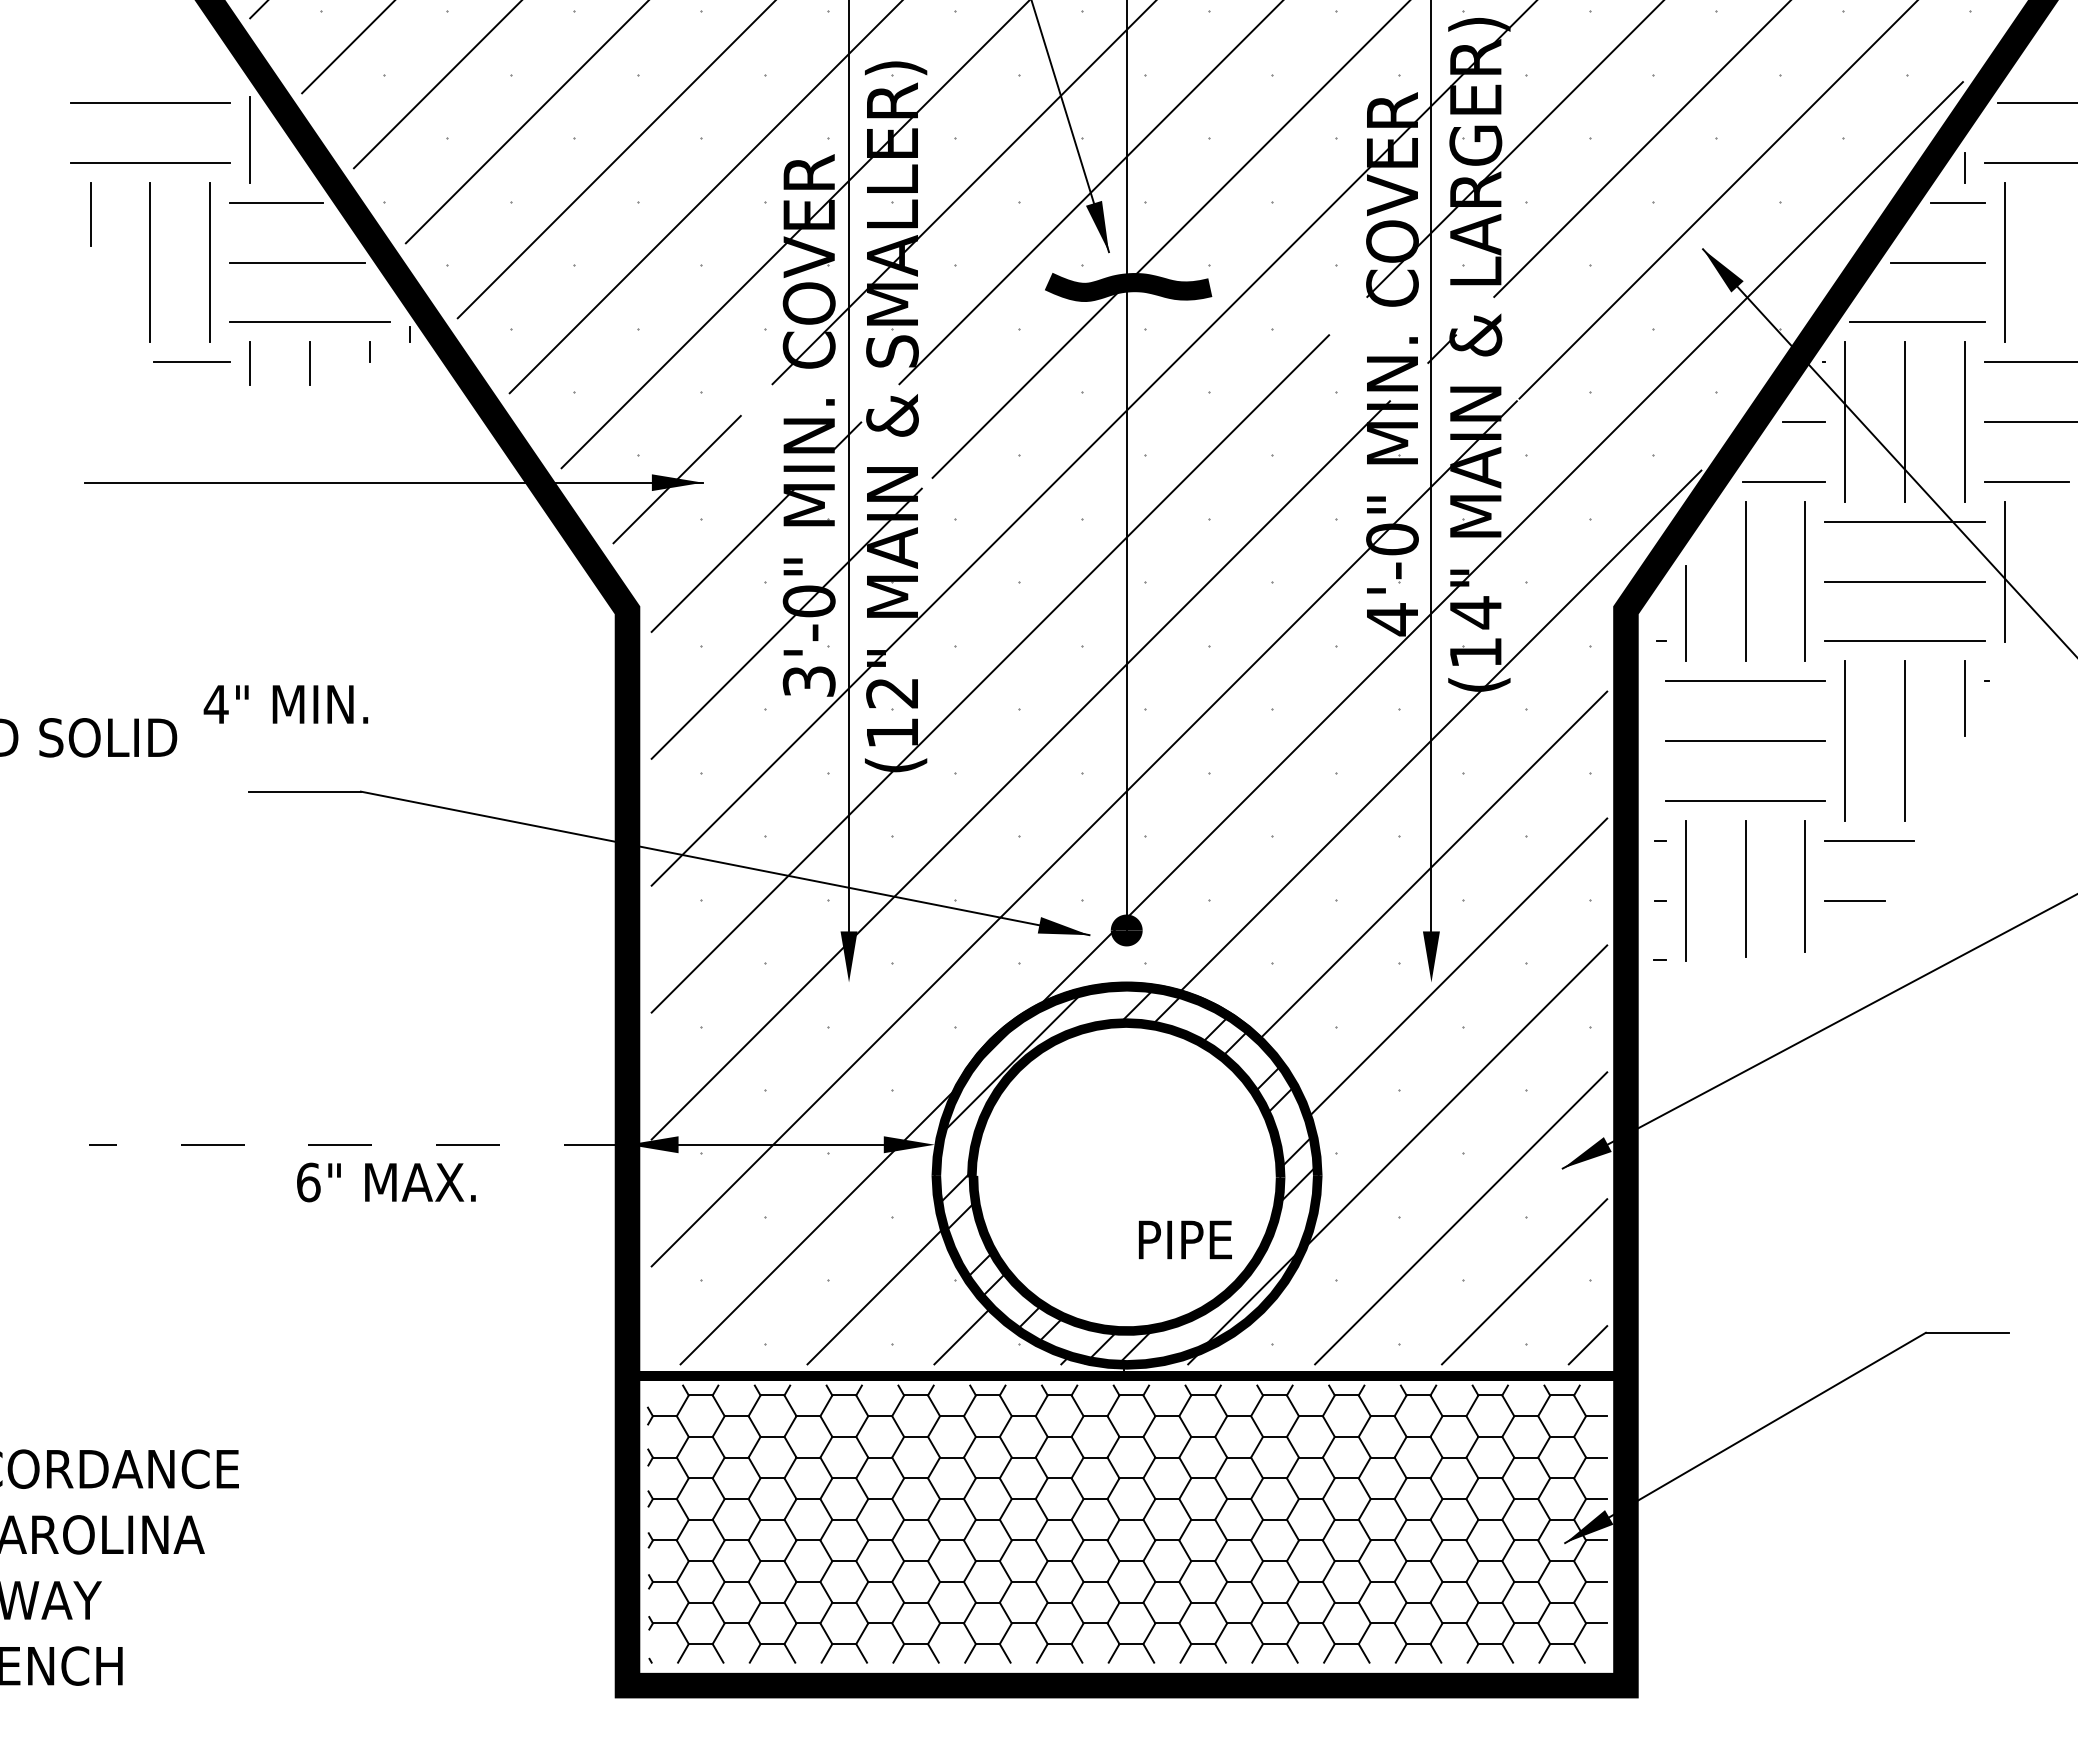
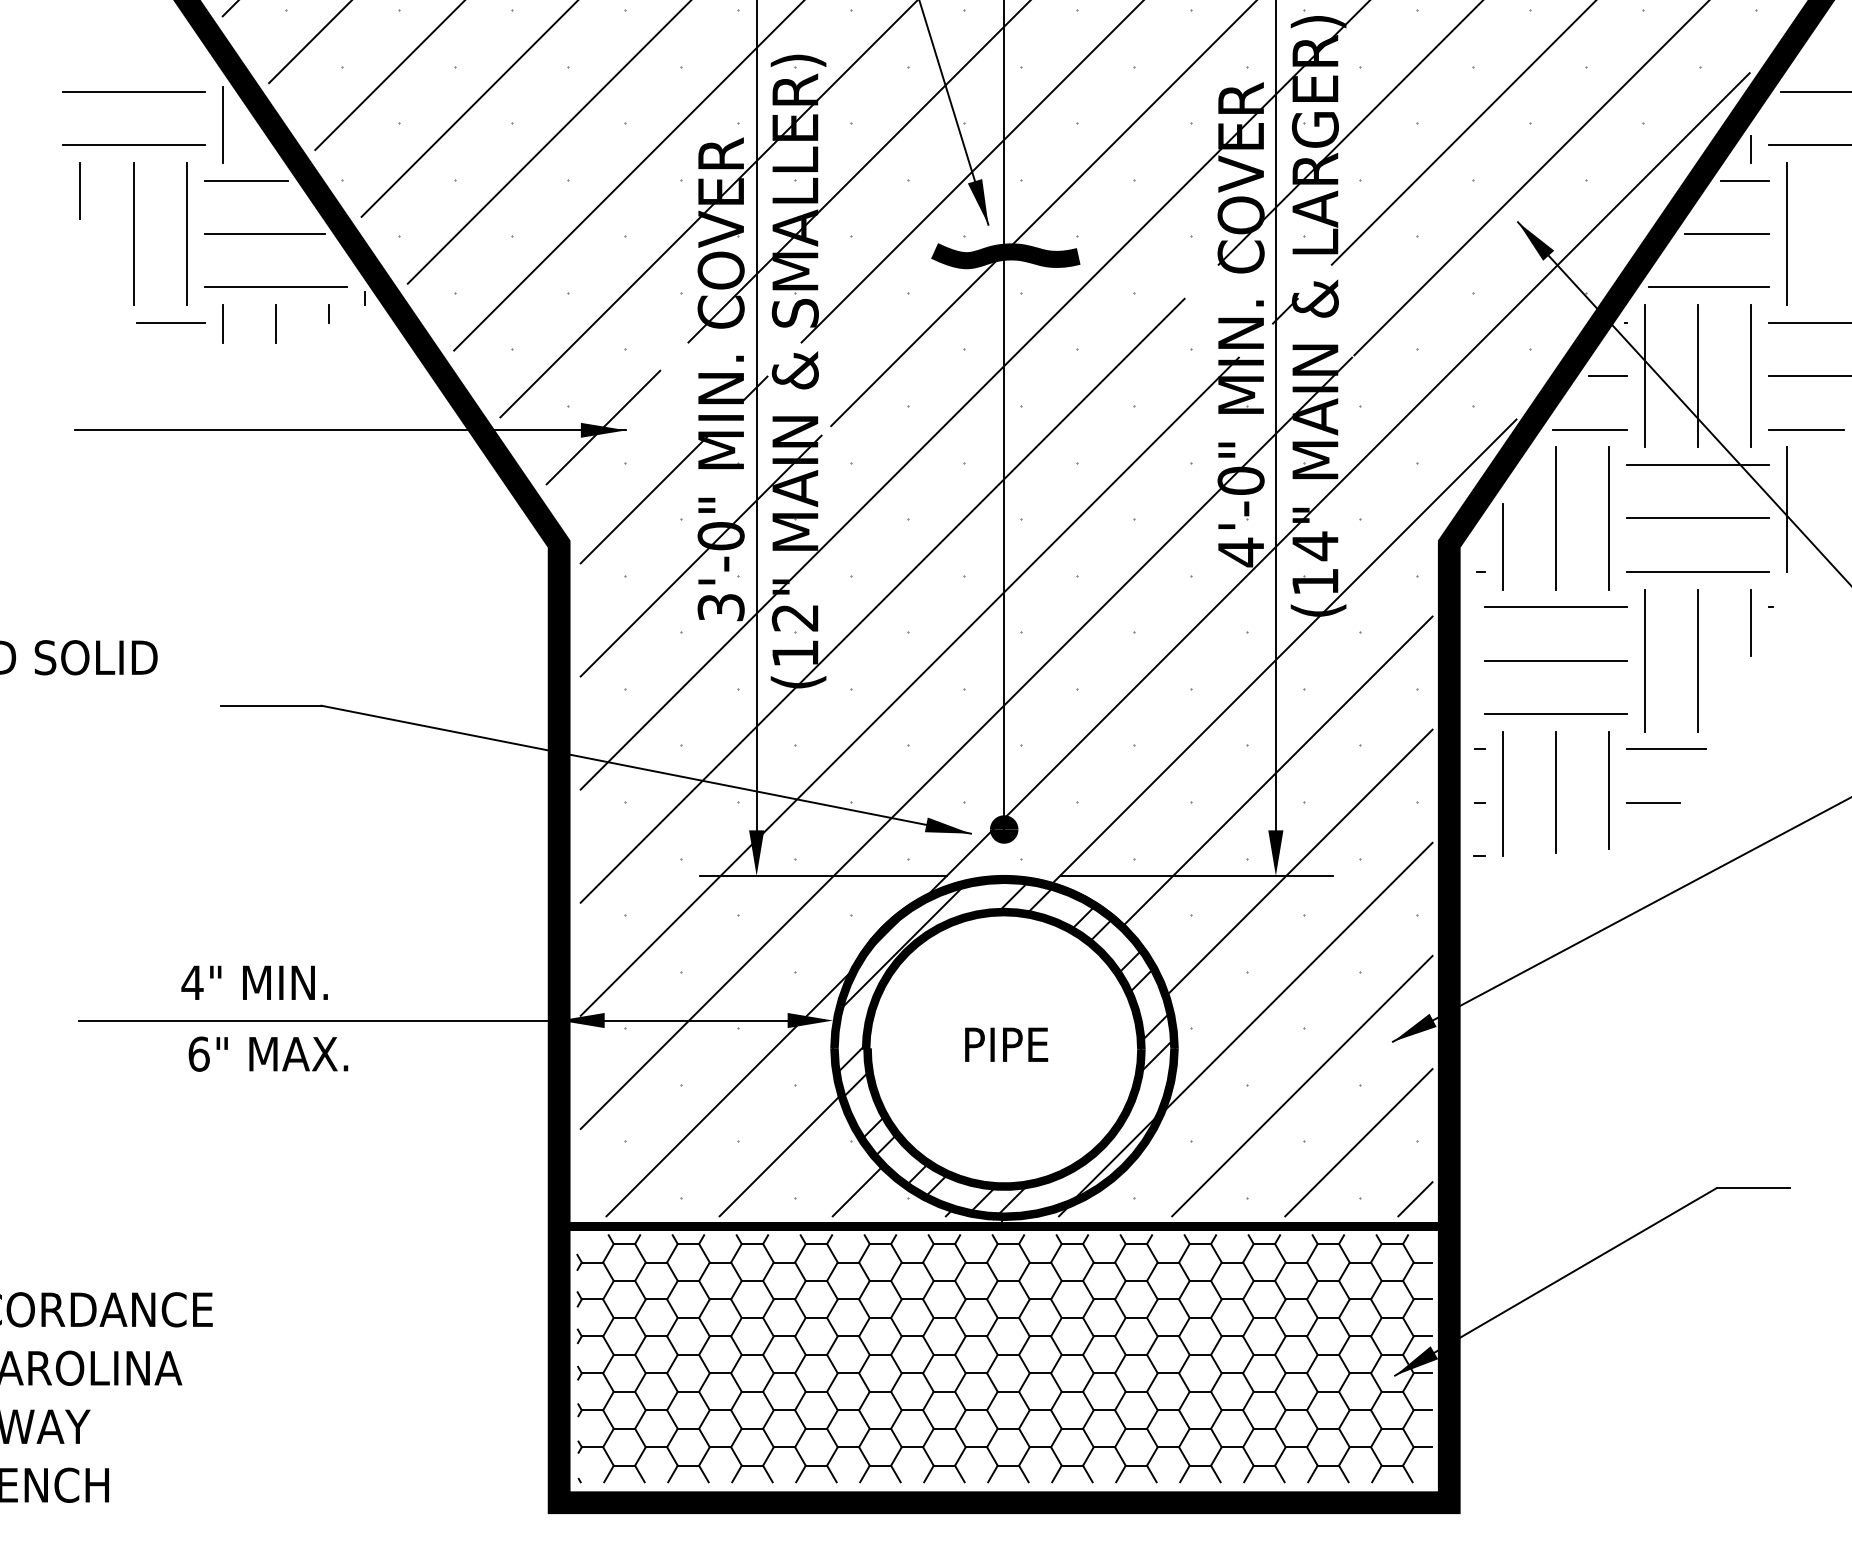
text: (285, 704) -> (254, 982), moved
line: (923, 982) -> (823, 875), added
line: (1342, 982) -> (1196, 875), added
line: (357, 1144) -> (318, 1020), dashed -> solid
text: (386, 1182) -> (268, 1054), moved
text: (1185, 1239) -> (1006, 1044), moved

